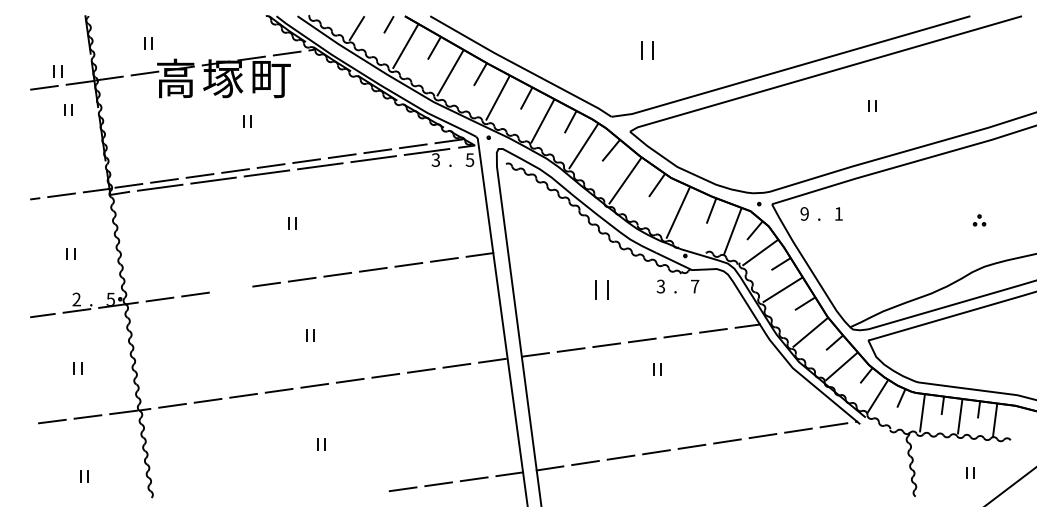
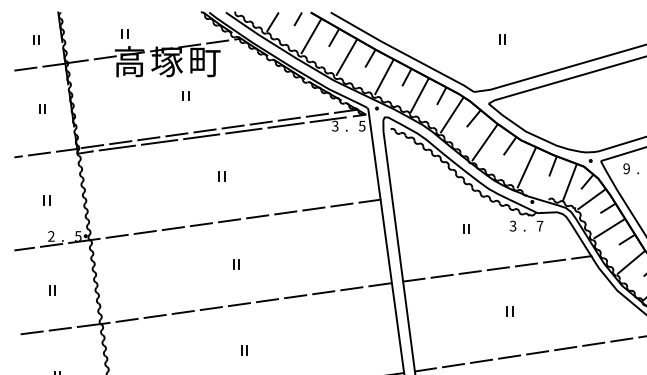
part: (148, 43) -> (125, 34), moved
part: (647, 50) -> (502, 39), size x0.62
part: (57, 71) -> (36, 39), moved
part: (68, 109) -> (42, 108), moved
line: (230, 289) -> (172, 228), added
part: (601, 290) -> (466, 229), size x0.62
part: (657, 369) -> (510, 311), moved

